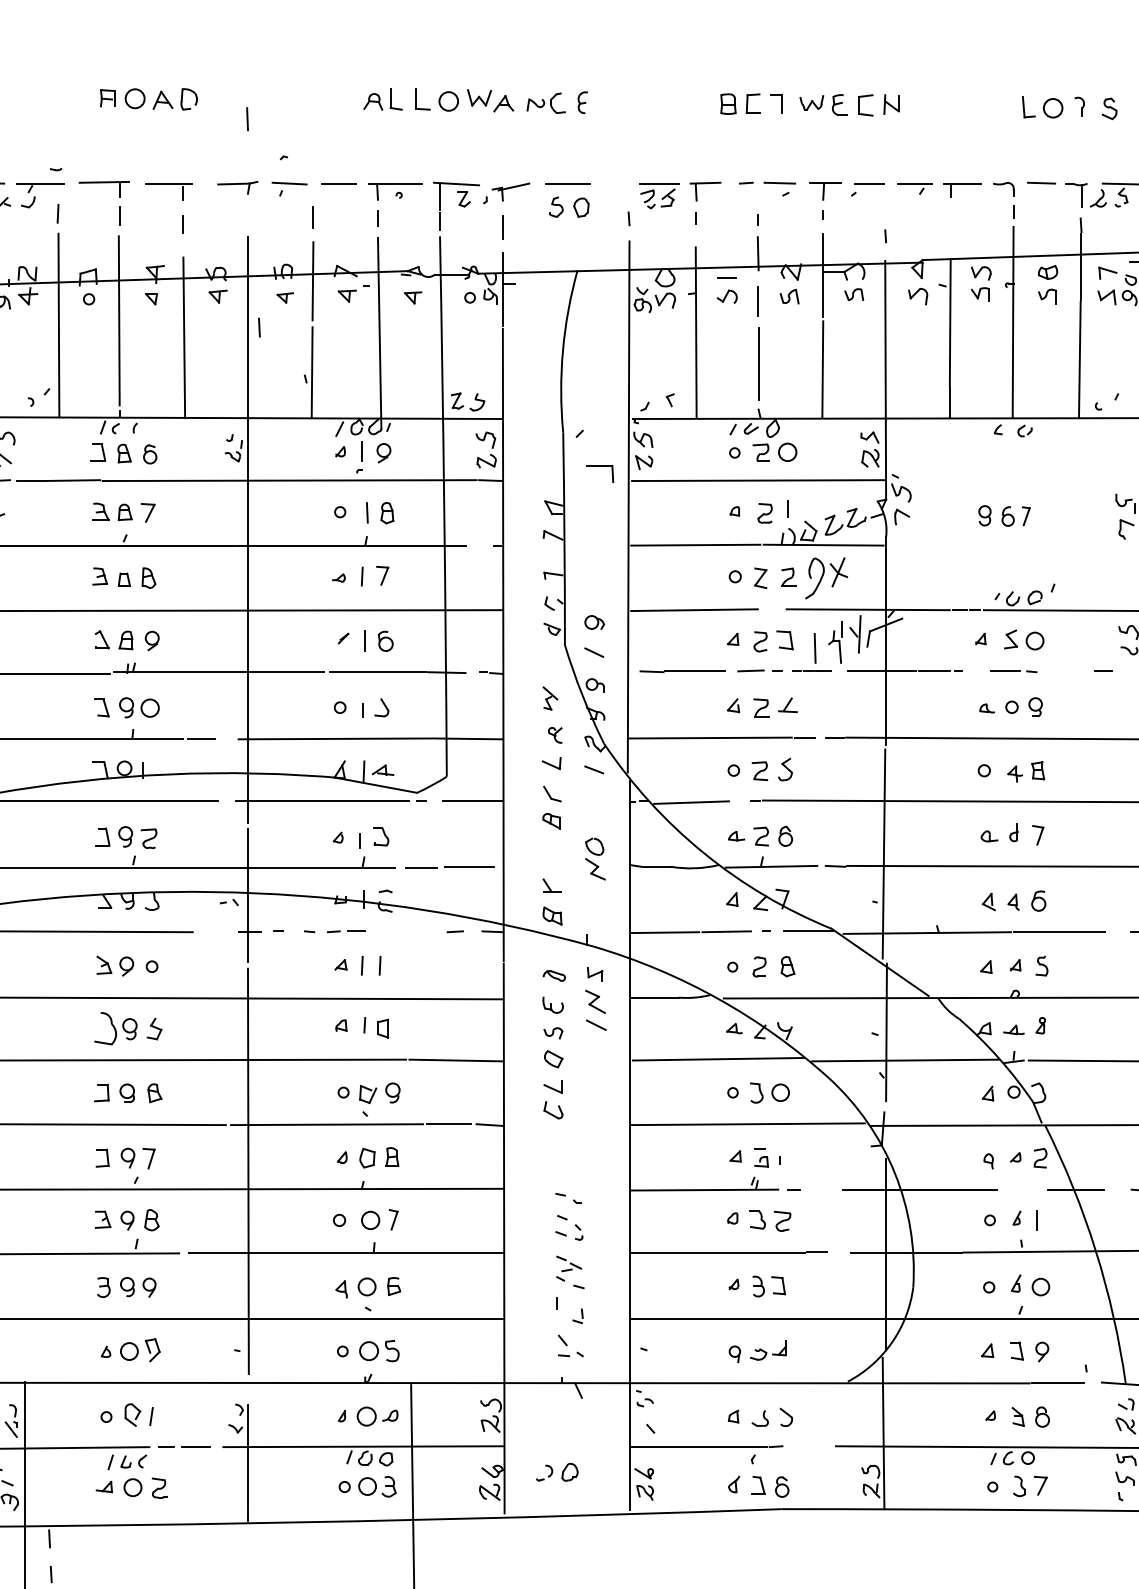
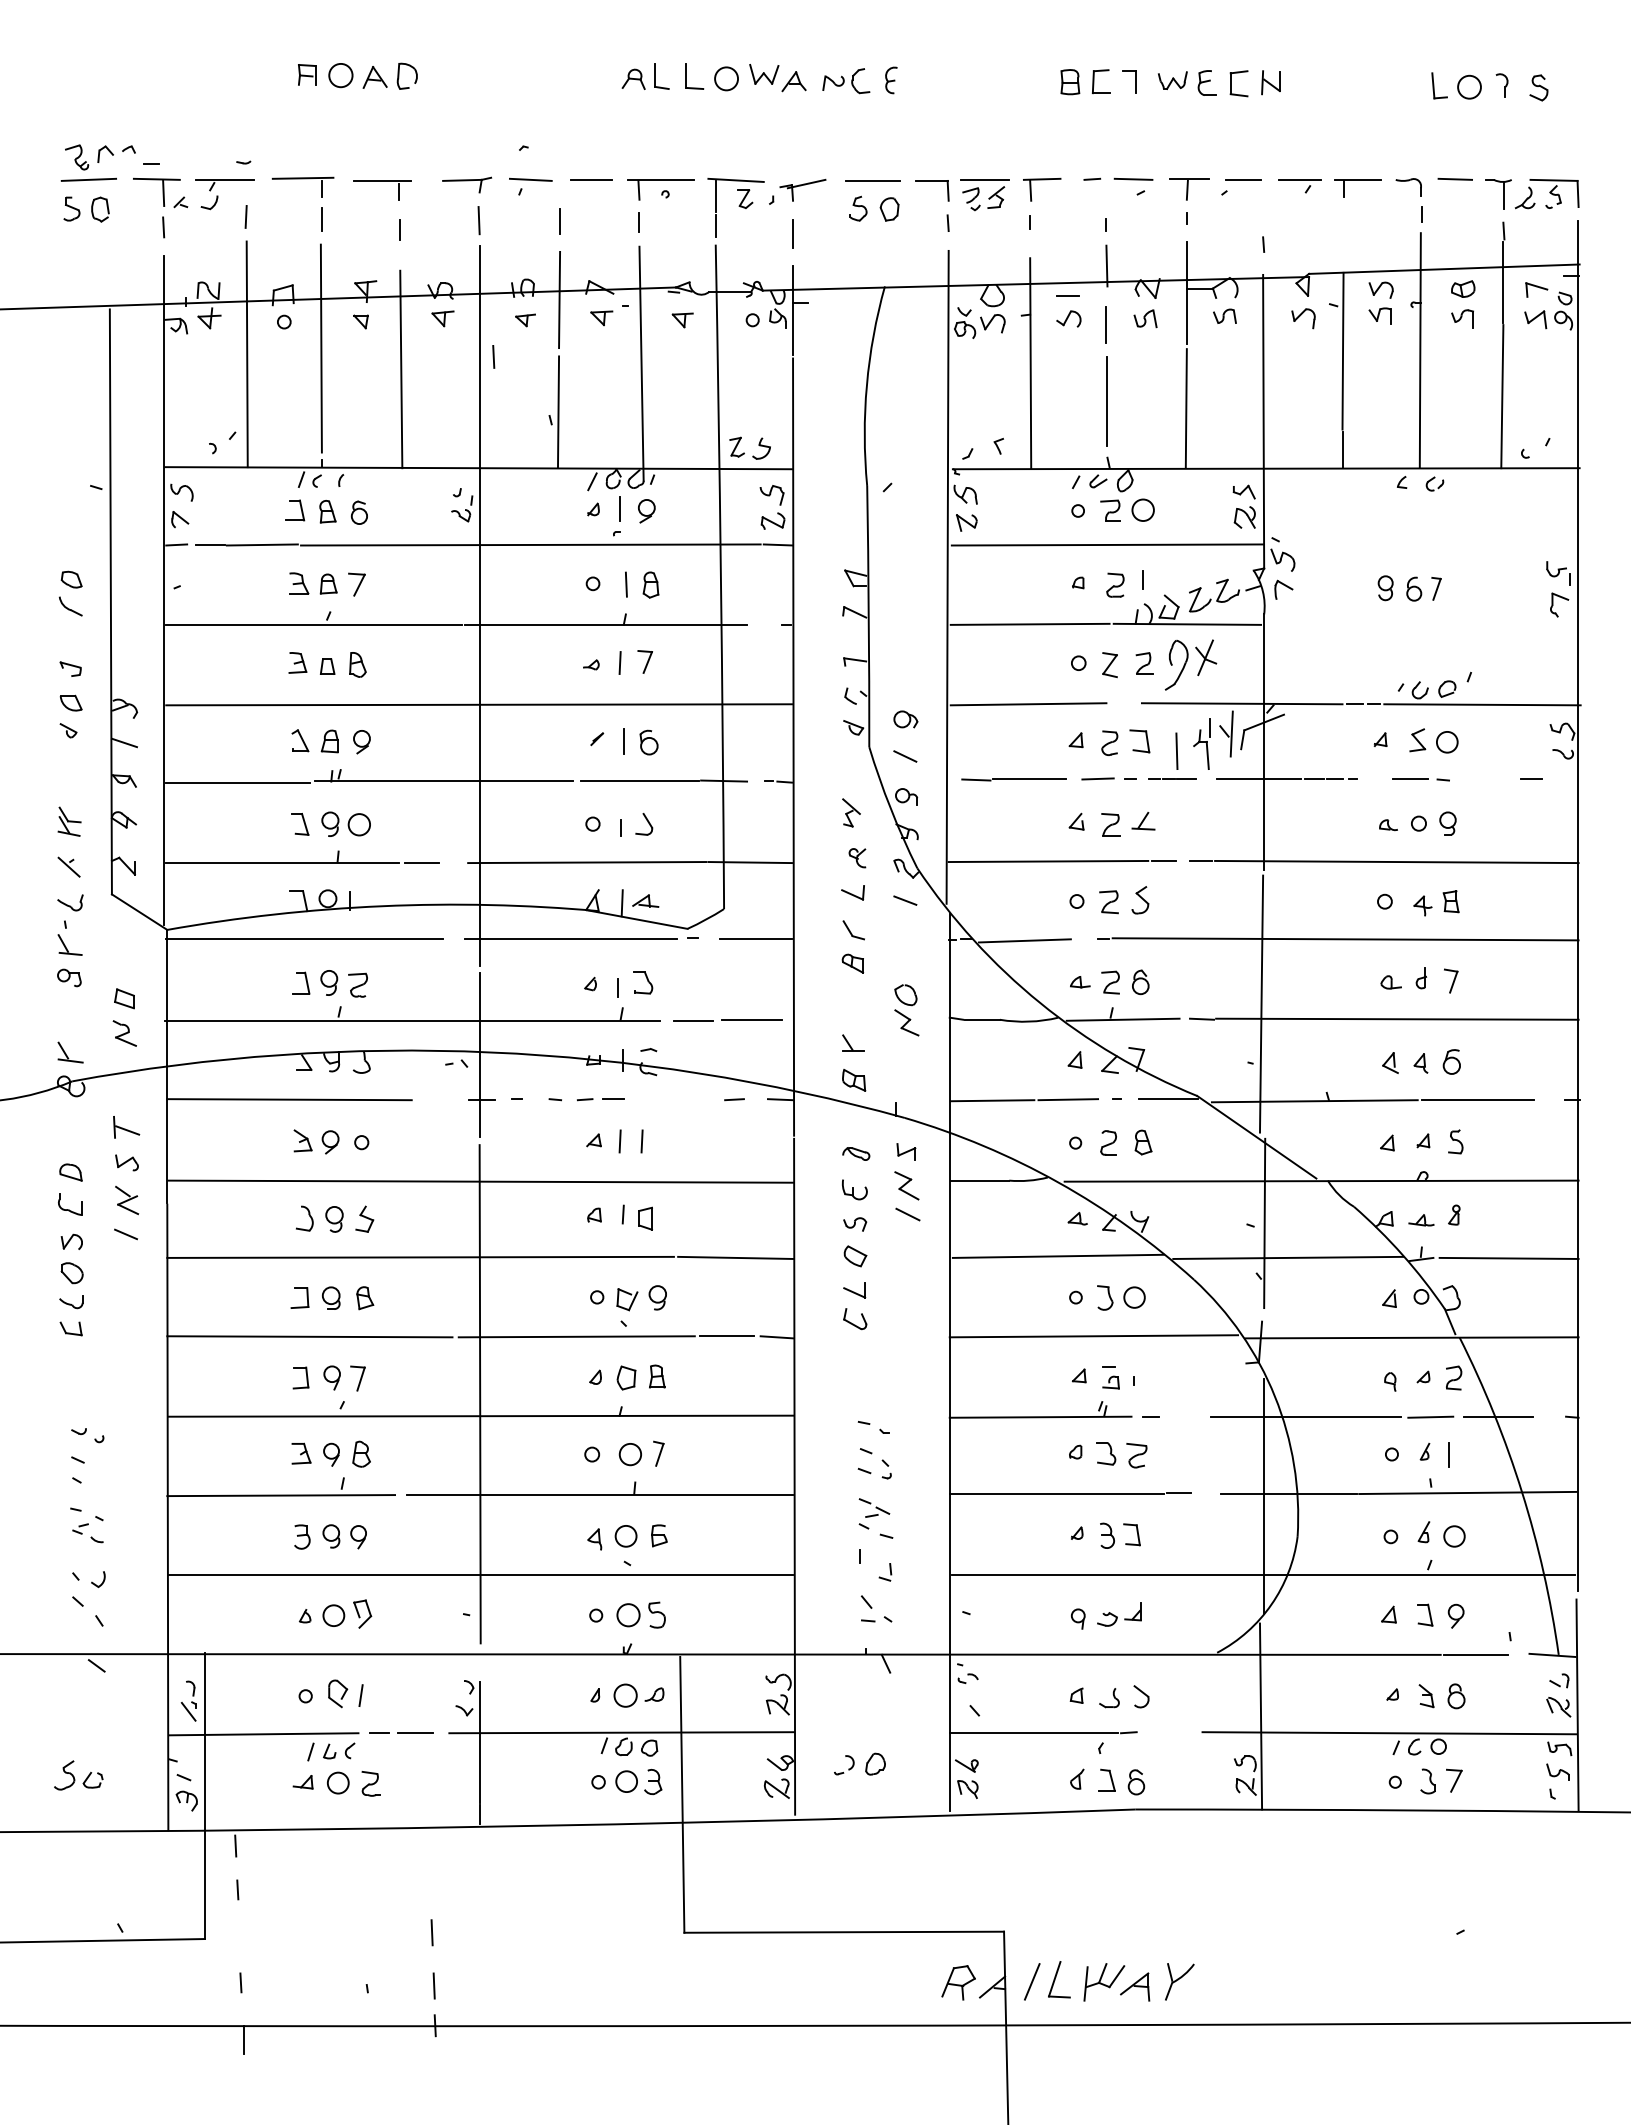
line: (247, 119) -> (478, 220), moved
part: (600, 466) -> (932, 181), moved
part: (105, 1028) -> (304, 1218), size x0.62
line: (1021, 1189) -> (1430, 1416), added

